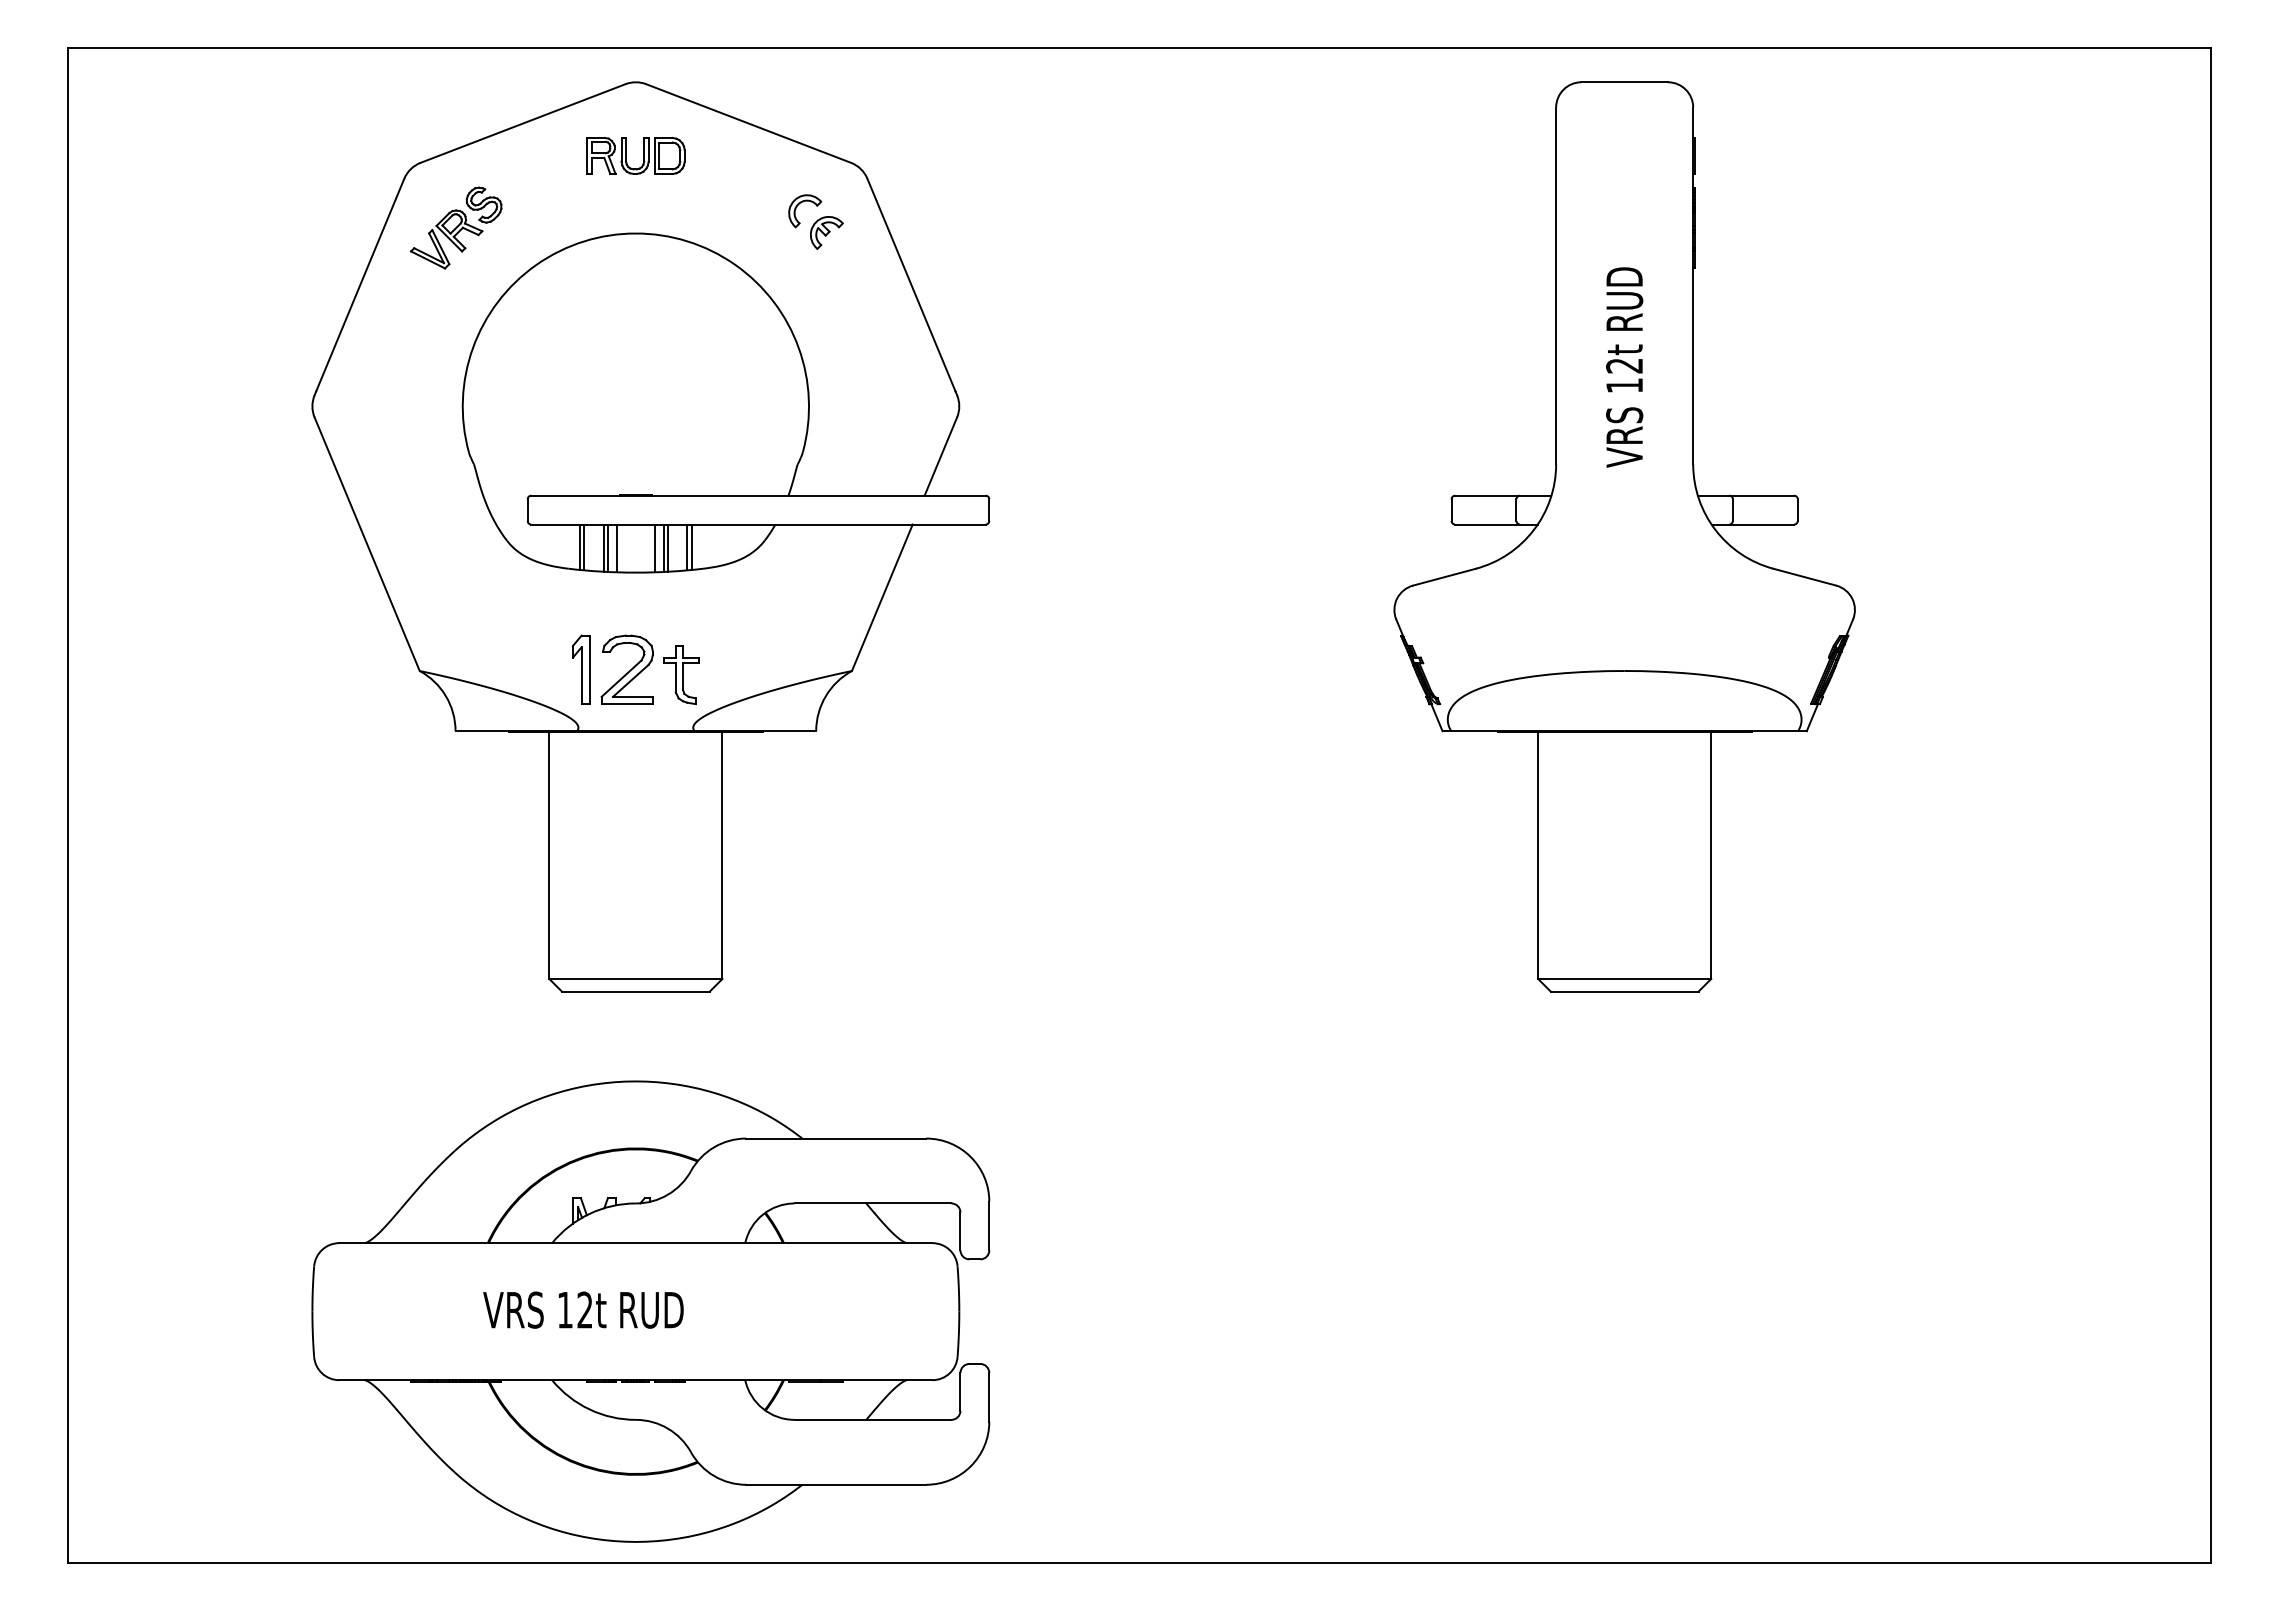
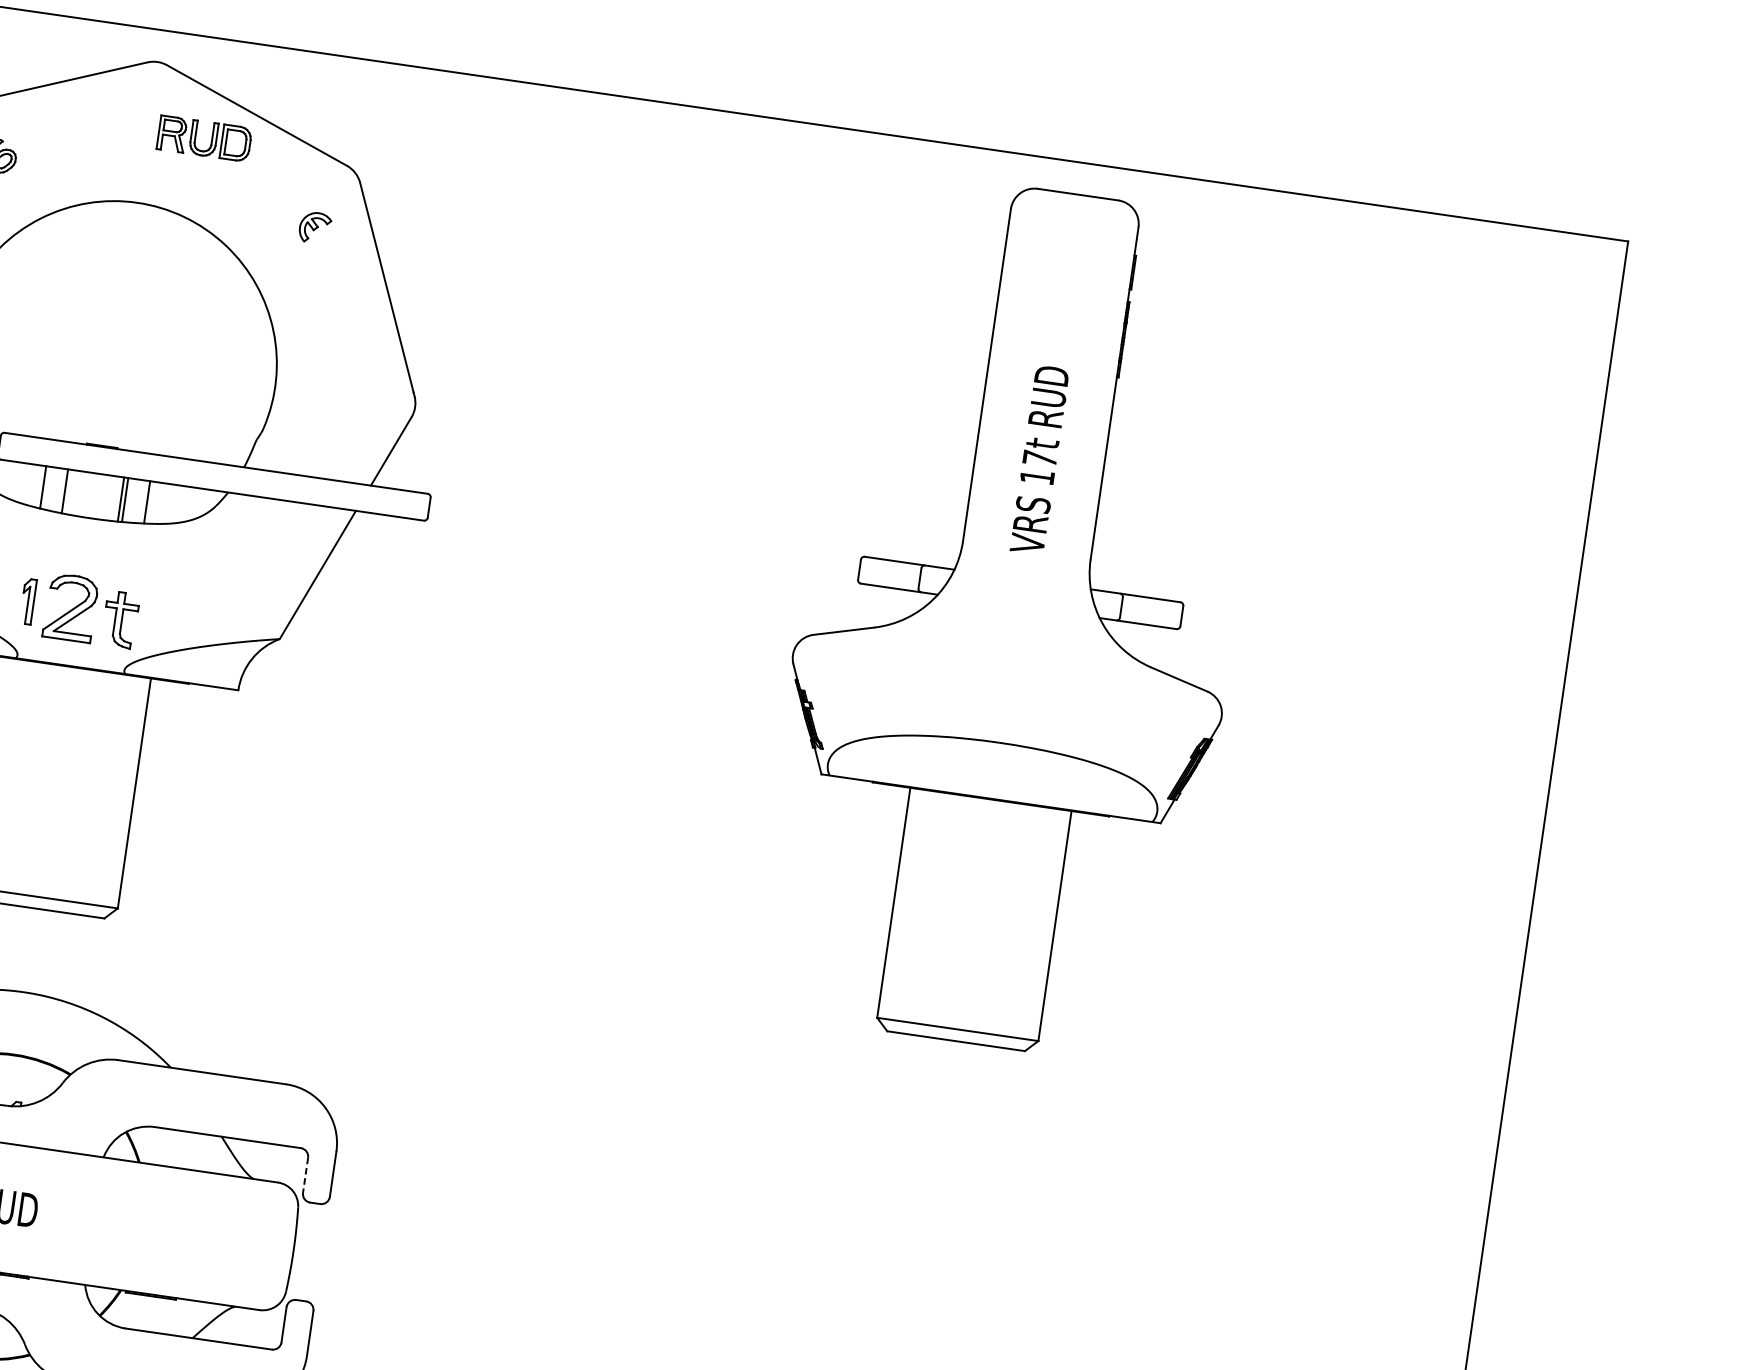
part: (643, 155) -> (211, 139), moved
part: (801, 203) -> (295, 197), removed
text: (1624, 365) -> (1039, 458), 12t -> 17t
line: (584, 547) -> (47, 488), removed
line: (687, 547) -> (143, 502), removed
line: (607, 548) -> (68, 492), removed
line: (616, 548) -> (76, 493), removed
line: (654, 548) -> (112, 498), removed
part: (581, 669) -> (28, 601), size x0.7
line: (960, 1231) -> (305, 1175), solid -> dashed

